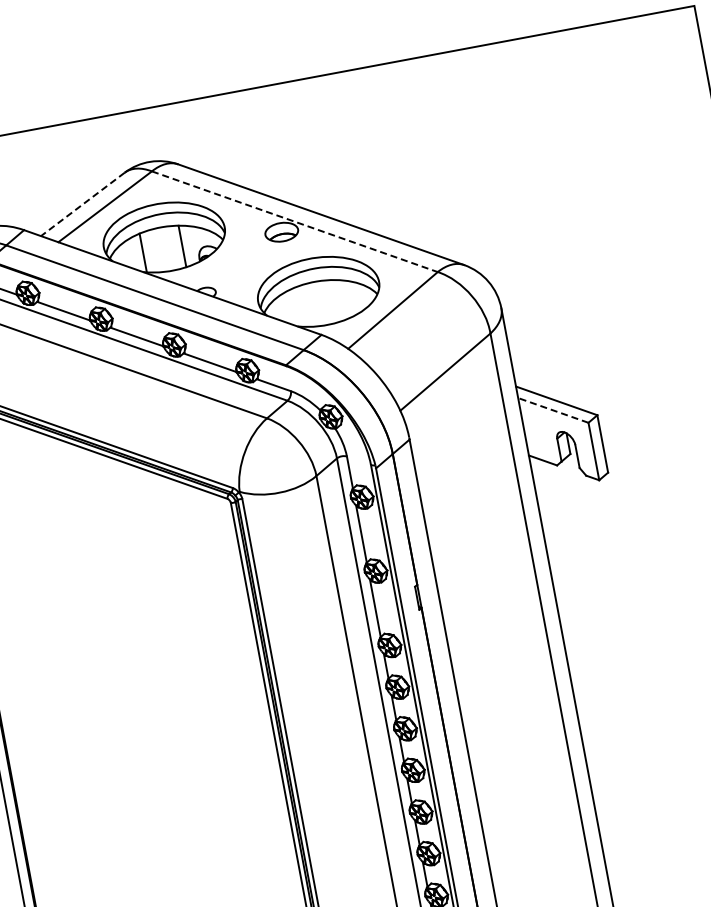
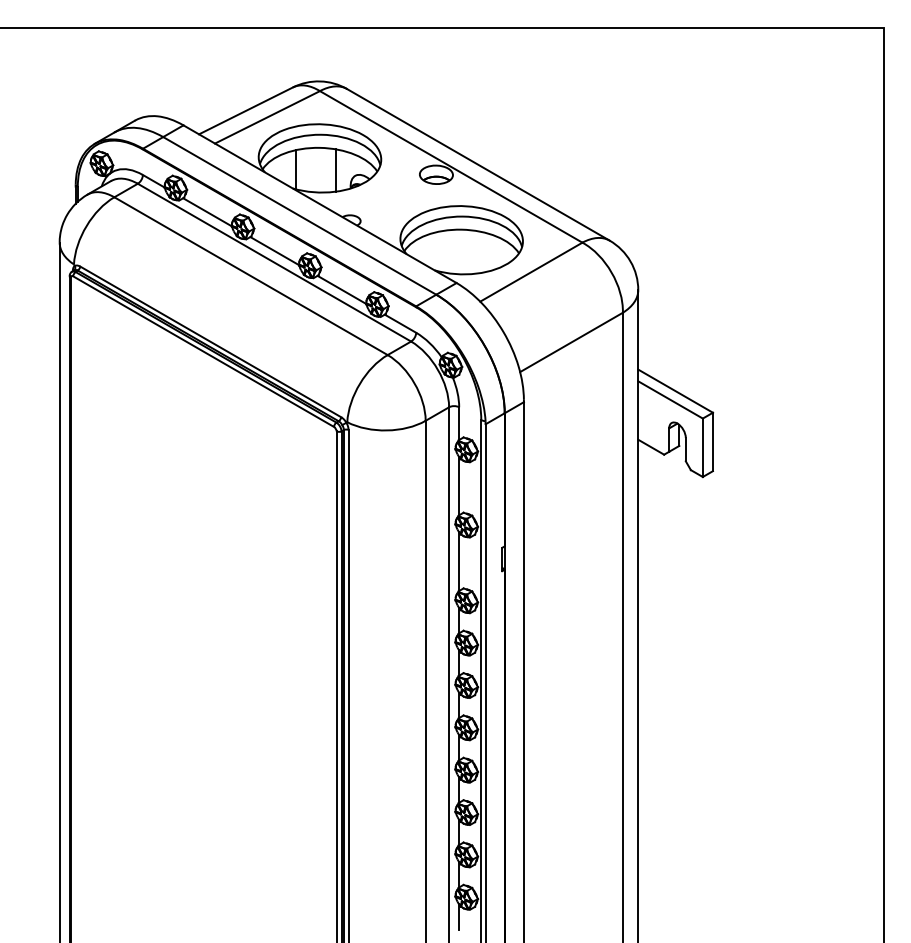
line: (82, 205) -> (245, 111), dashed -> solid
line: (295, 221) -> (451, 166), dashed -> solid
line: (553, 410) -> (670, 399), dashed -> solid

